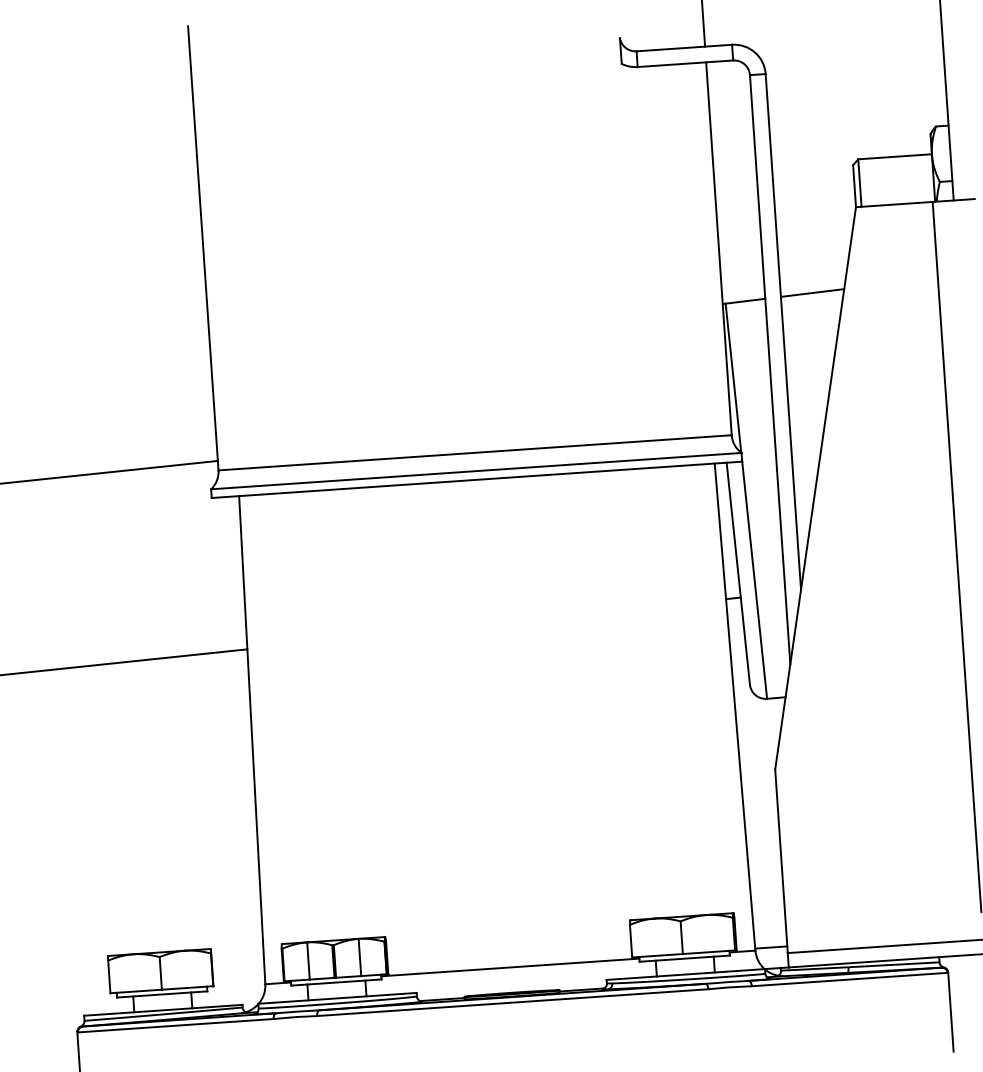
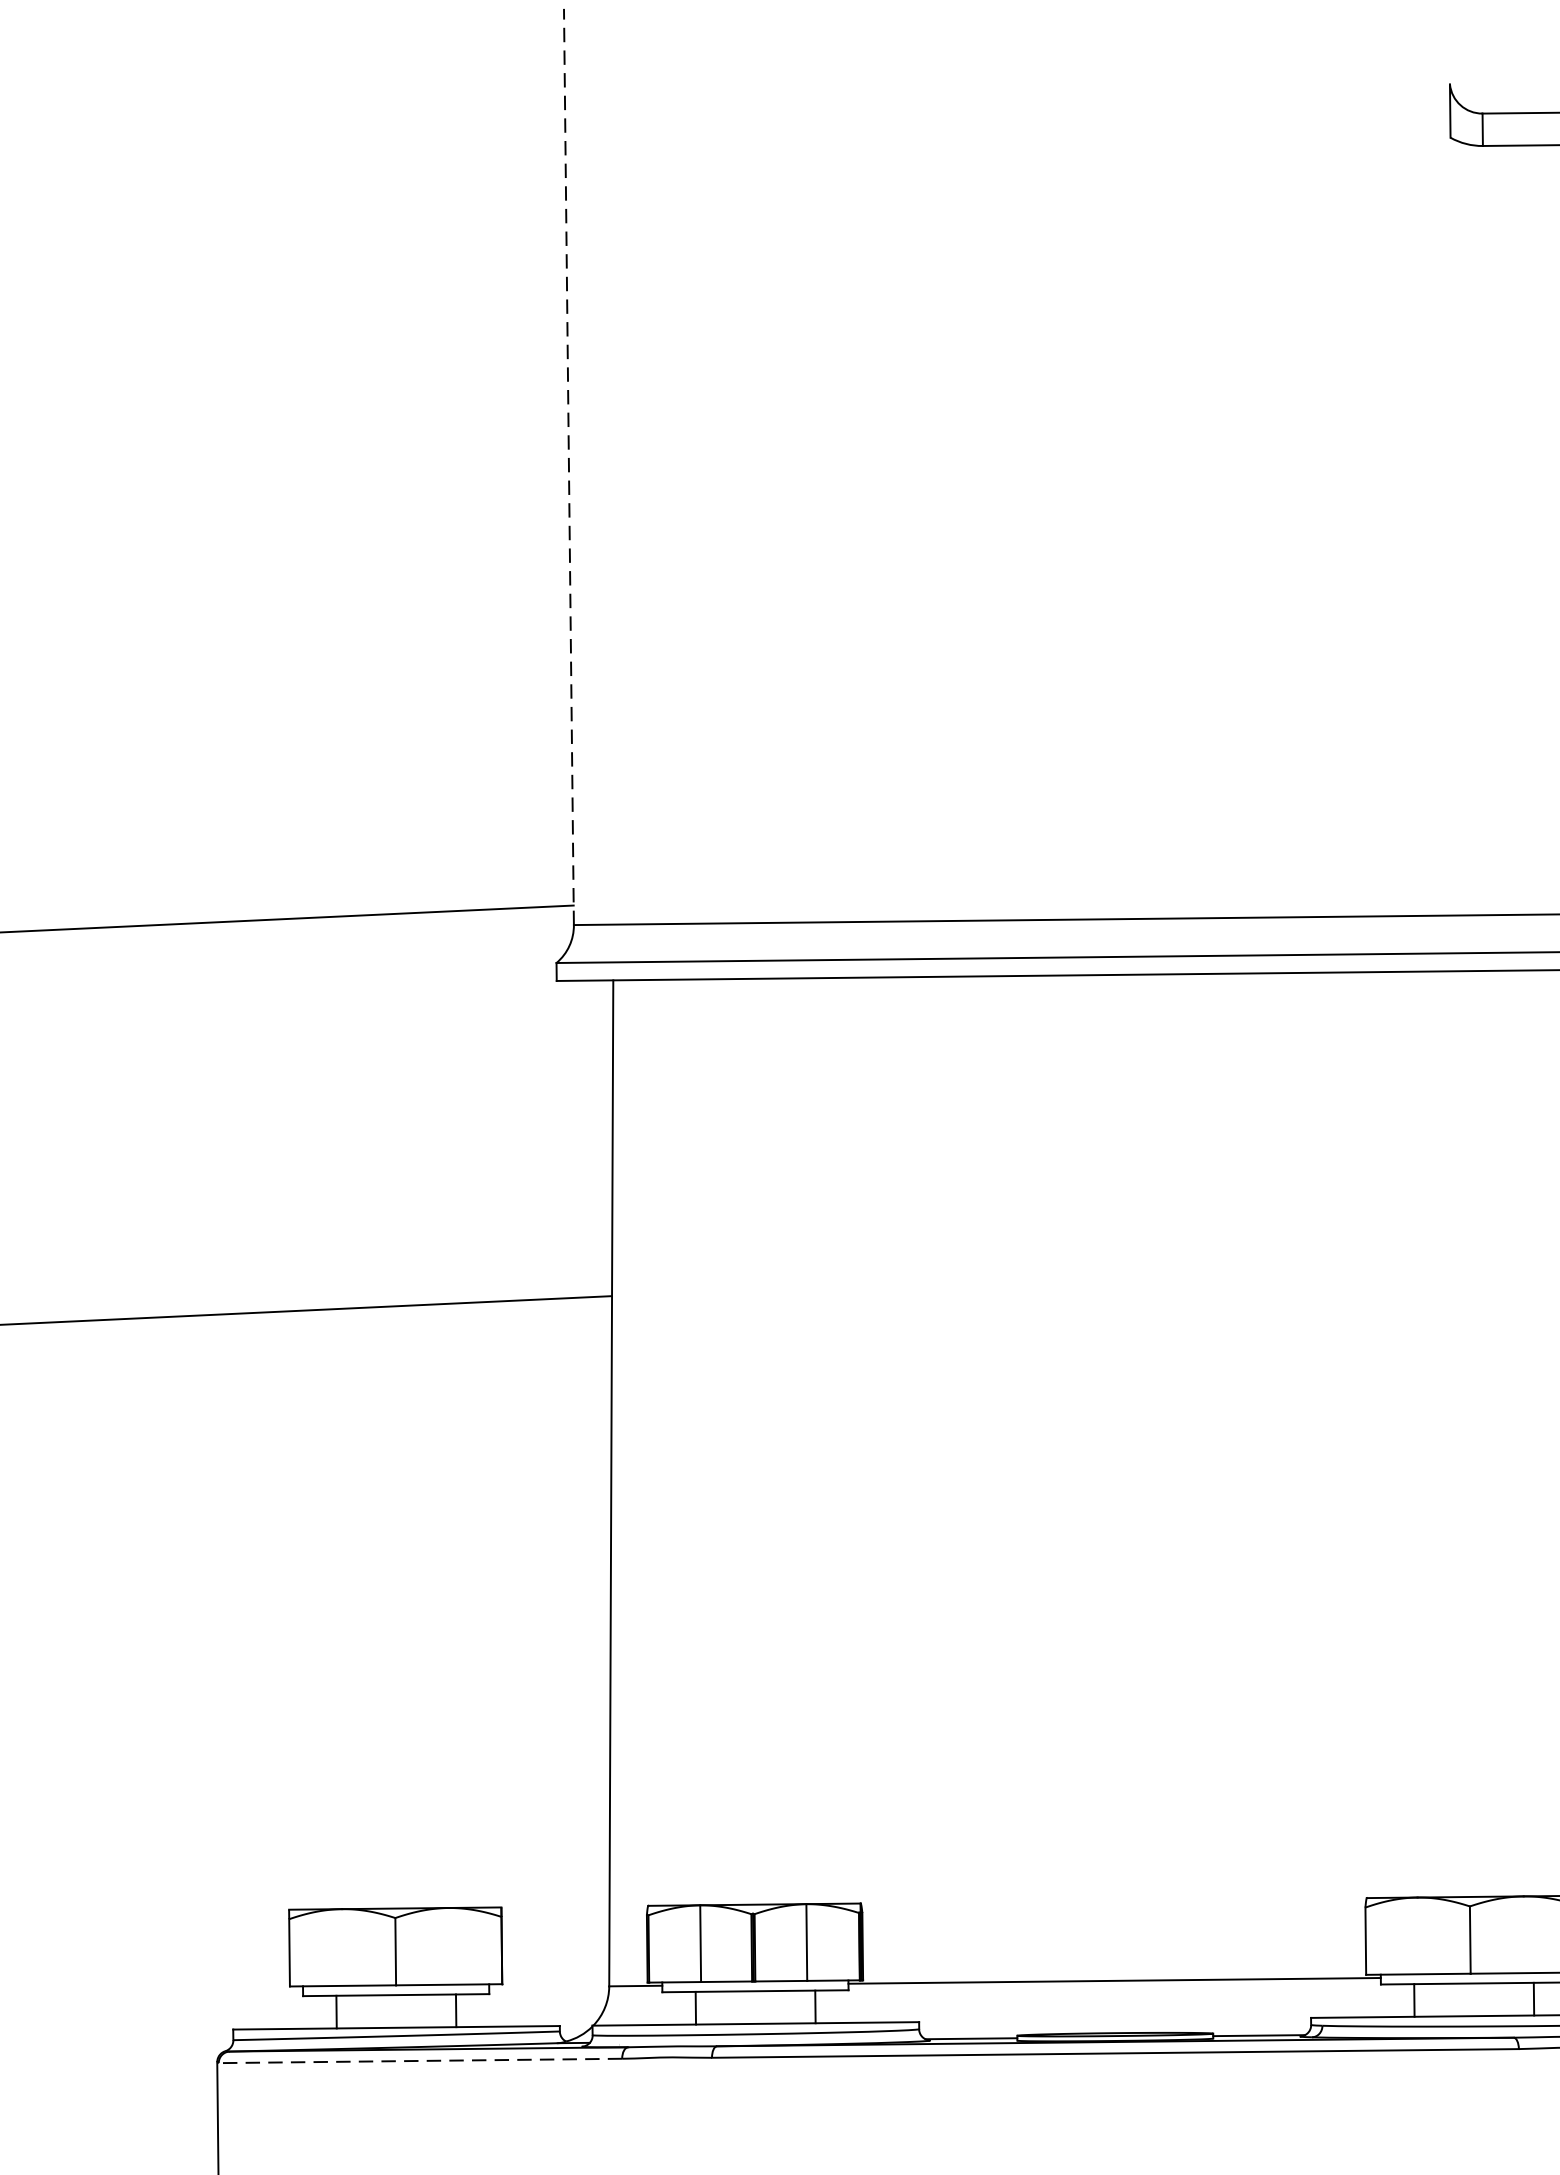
line: (203, 248) -> (569, 467), solid -> dashed
line: (175, 1025) -> (419, 2060), solid -> dashed

